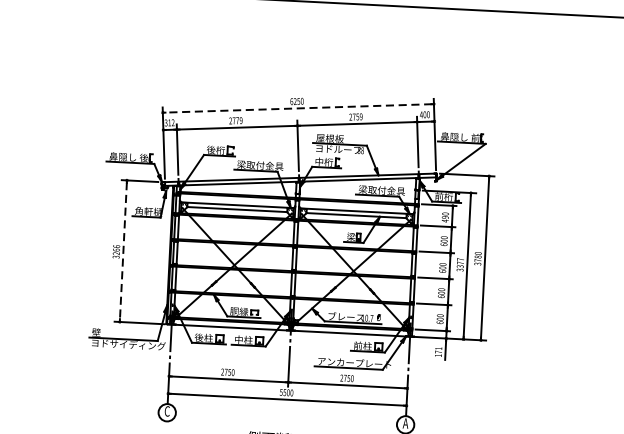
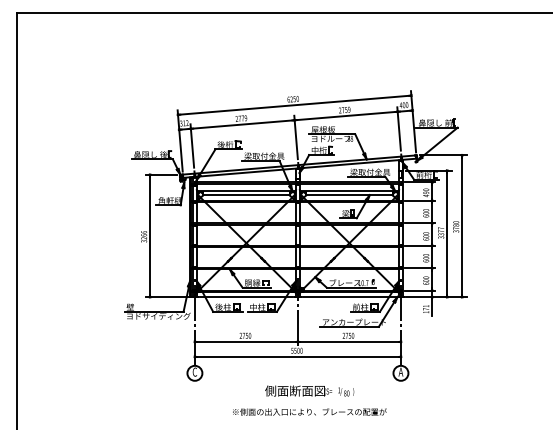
line: (298, 108) -> (294, 105), dashed -> solid
line: (123, 250) -> (150, 235), dashed -> solid

